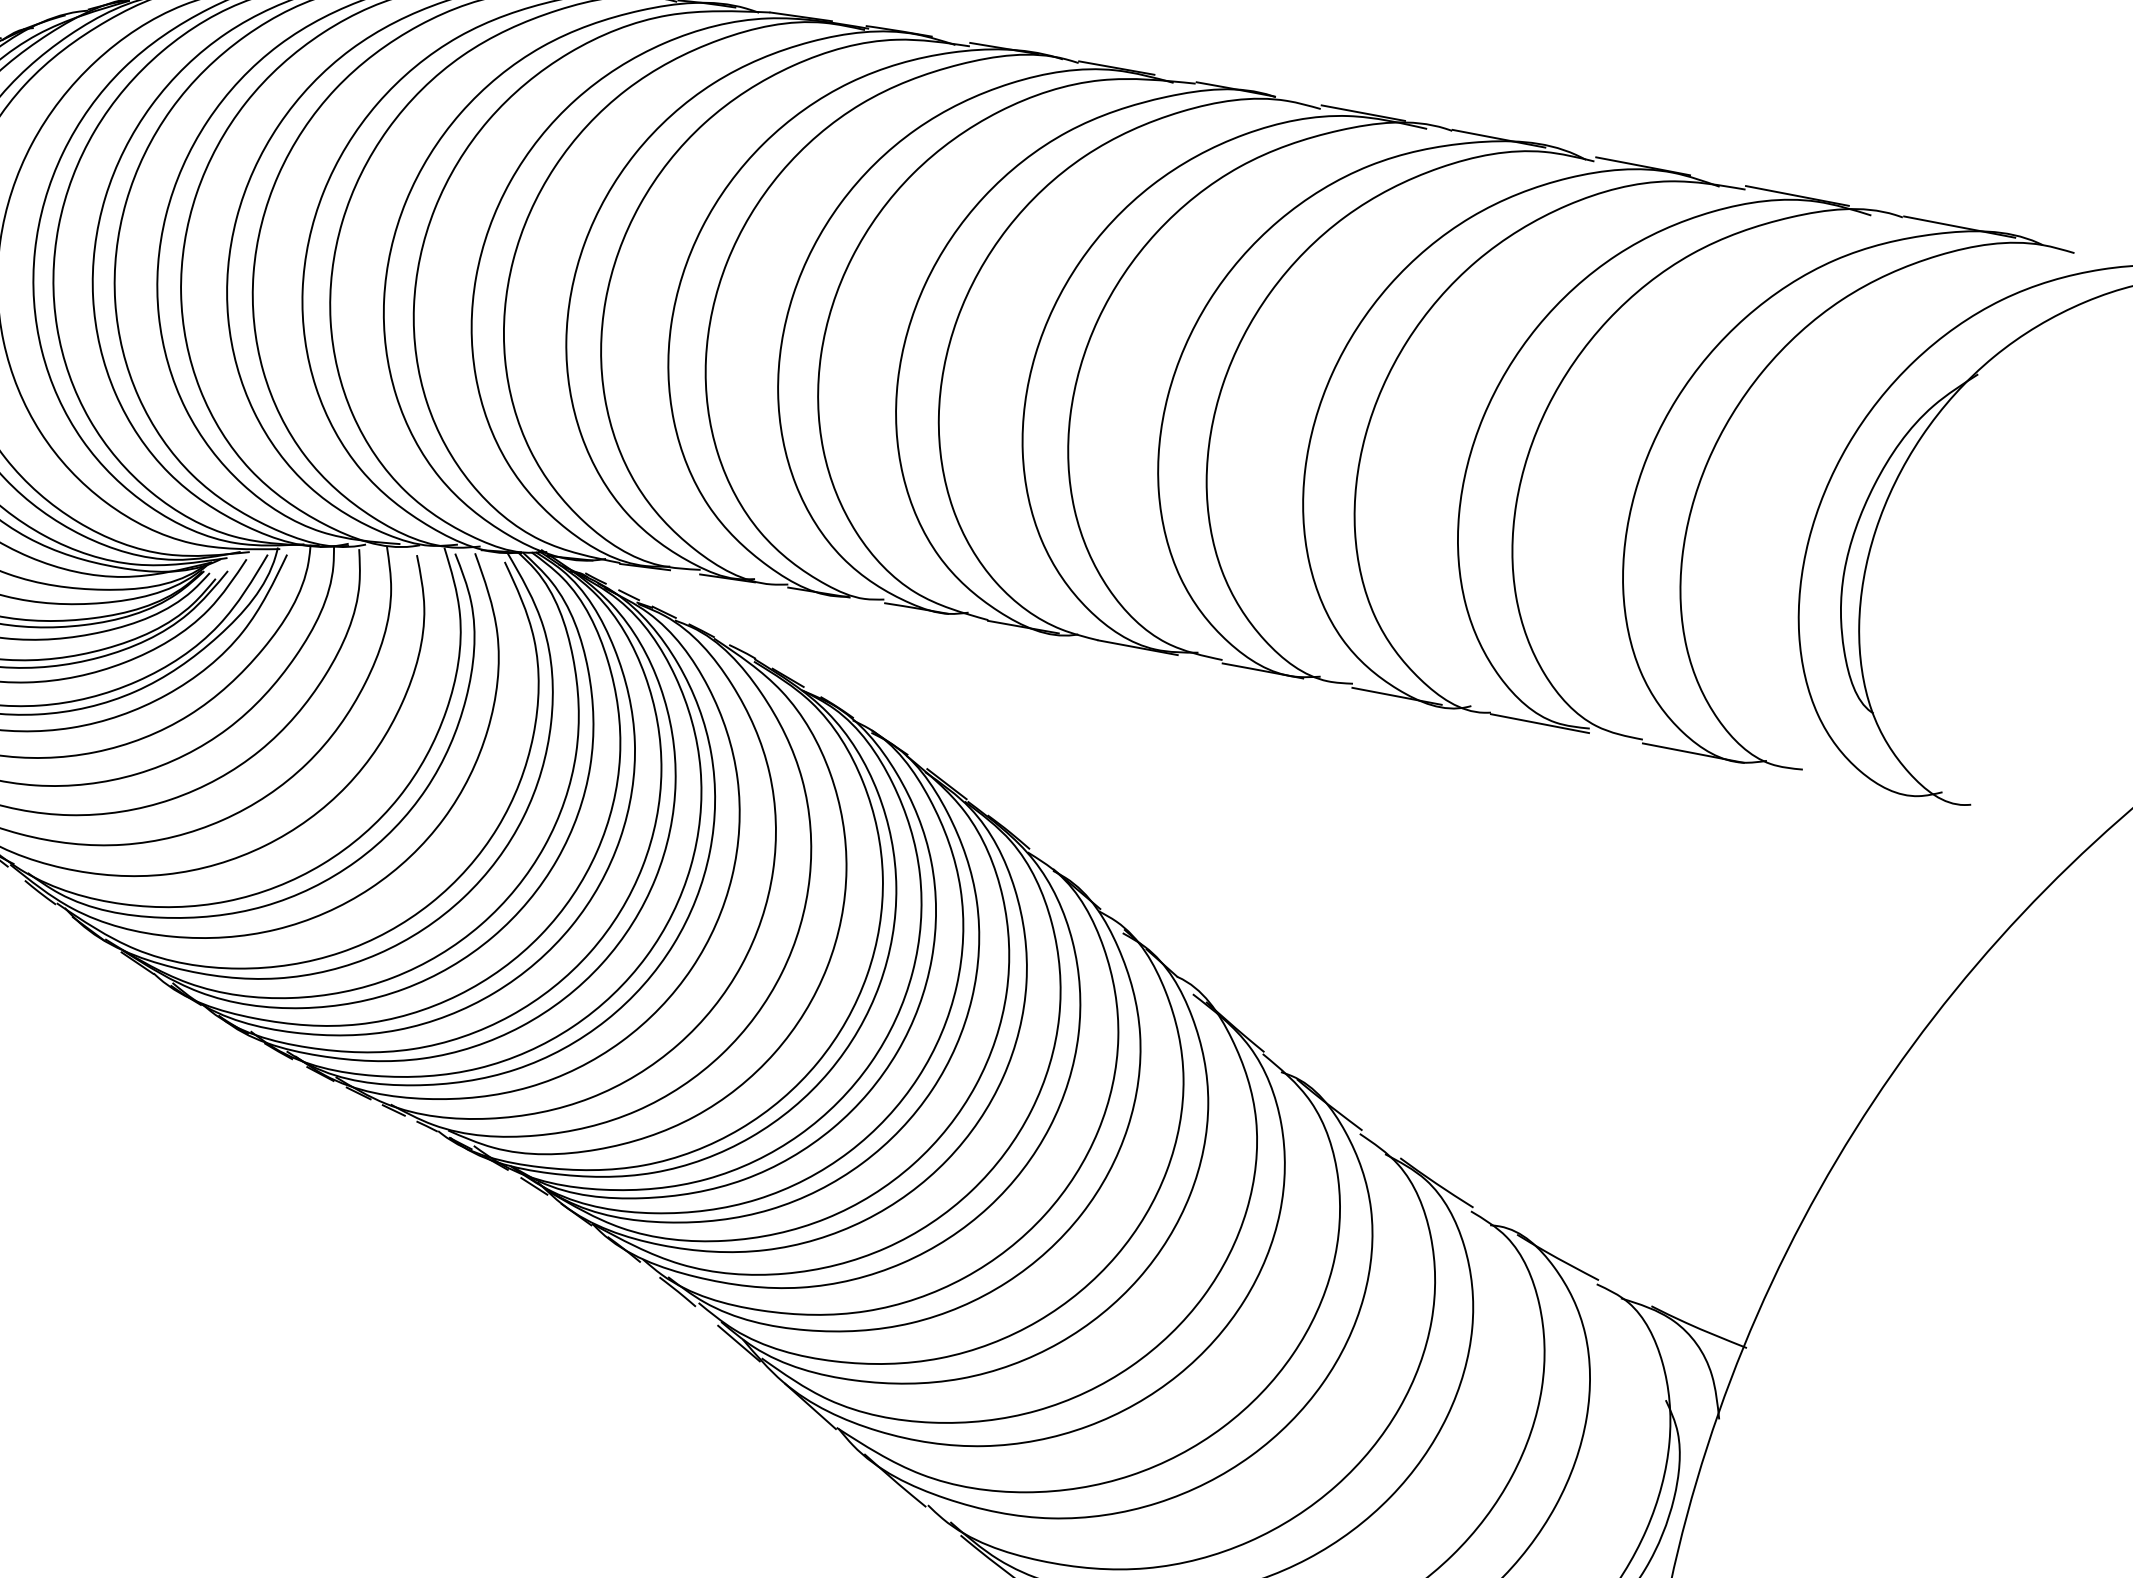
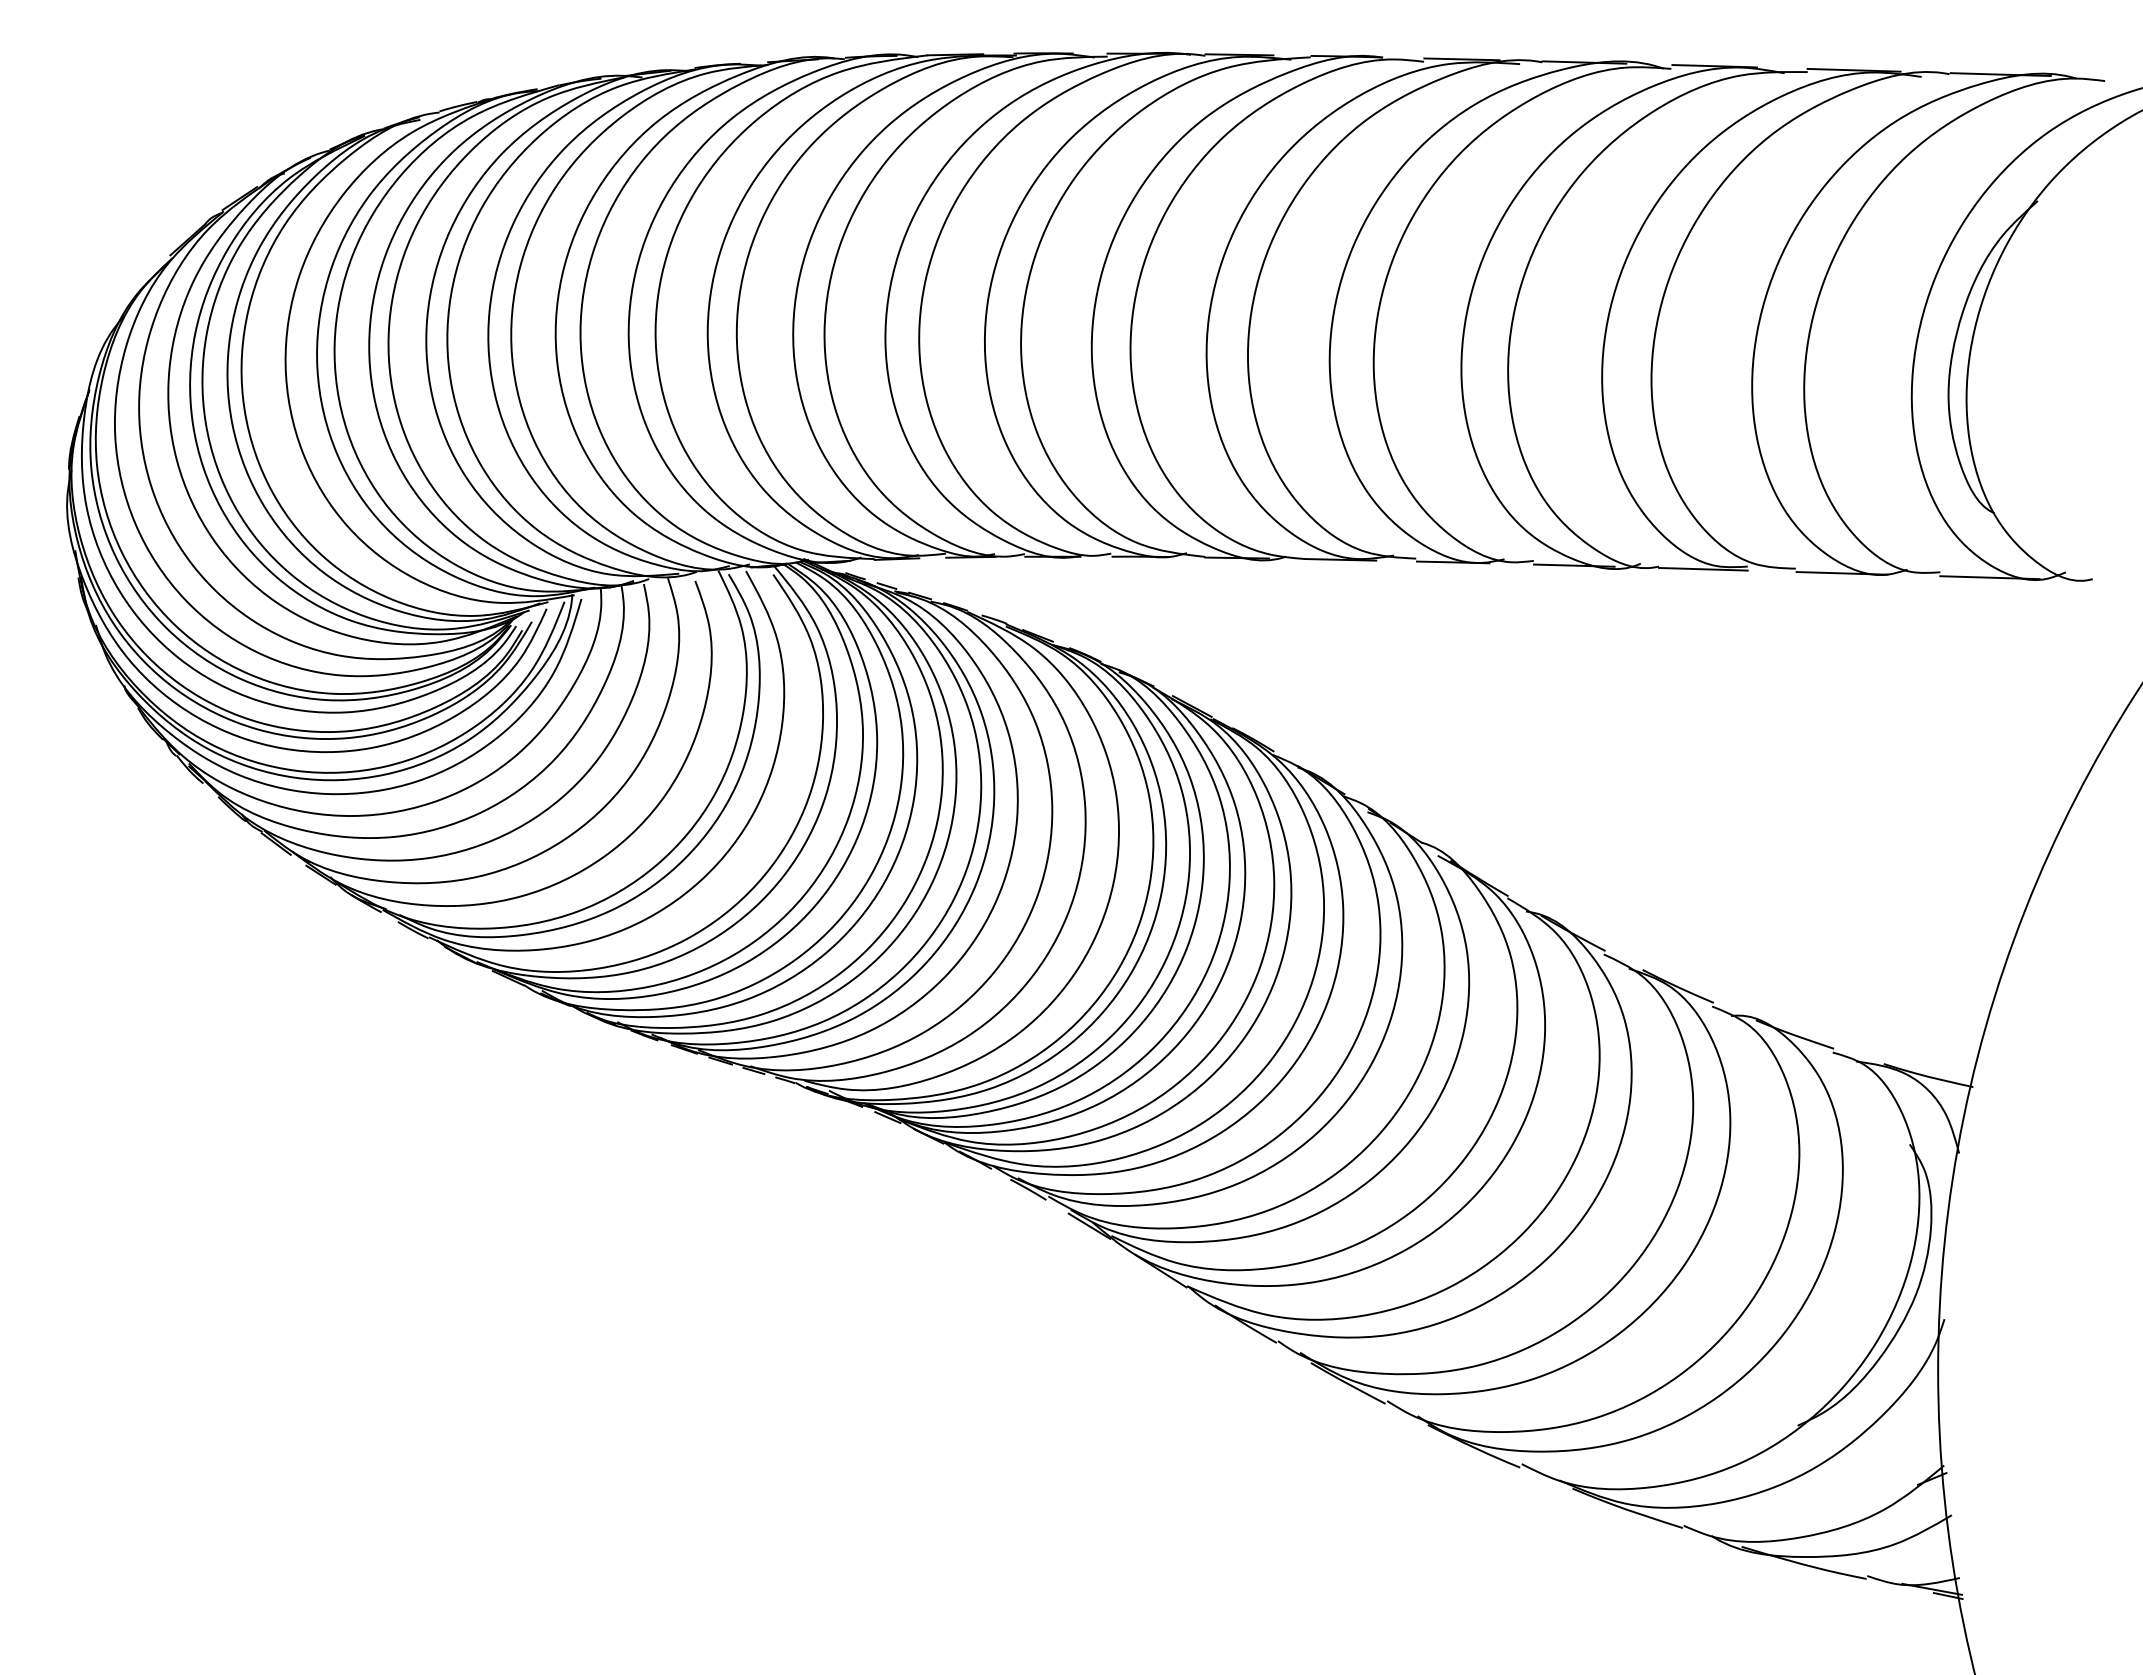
line: (1856, 784) -> (1989, 577), added

